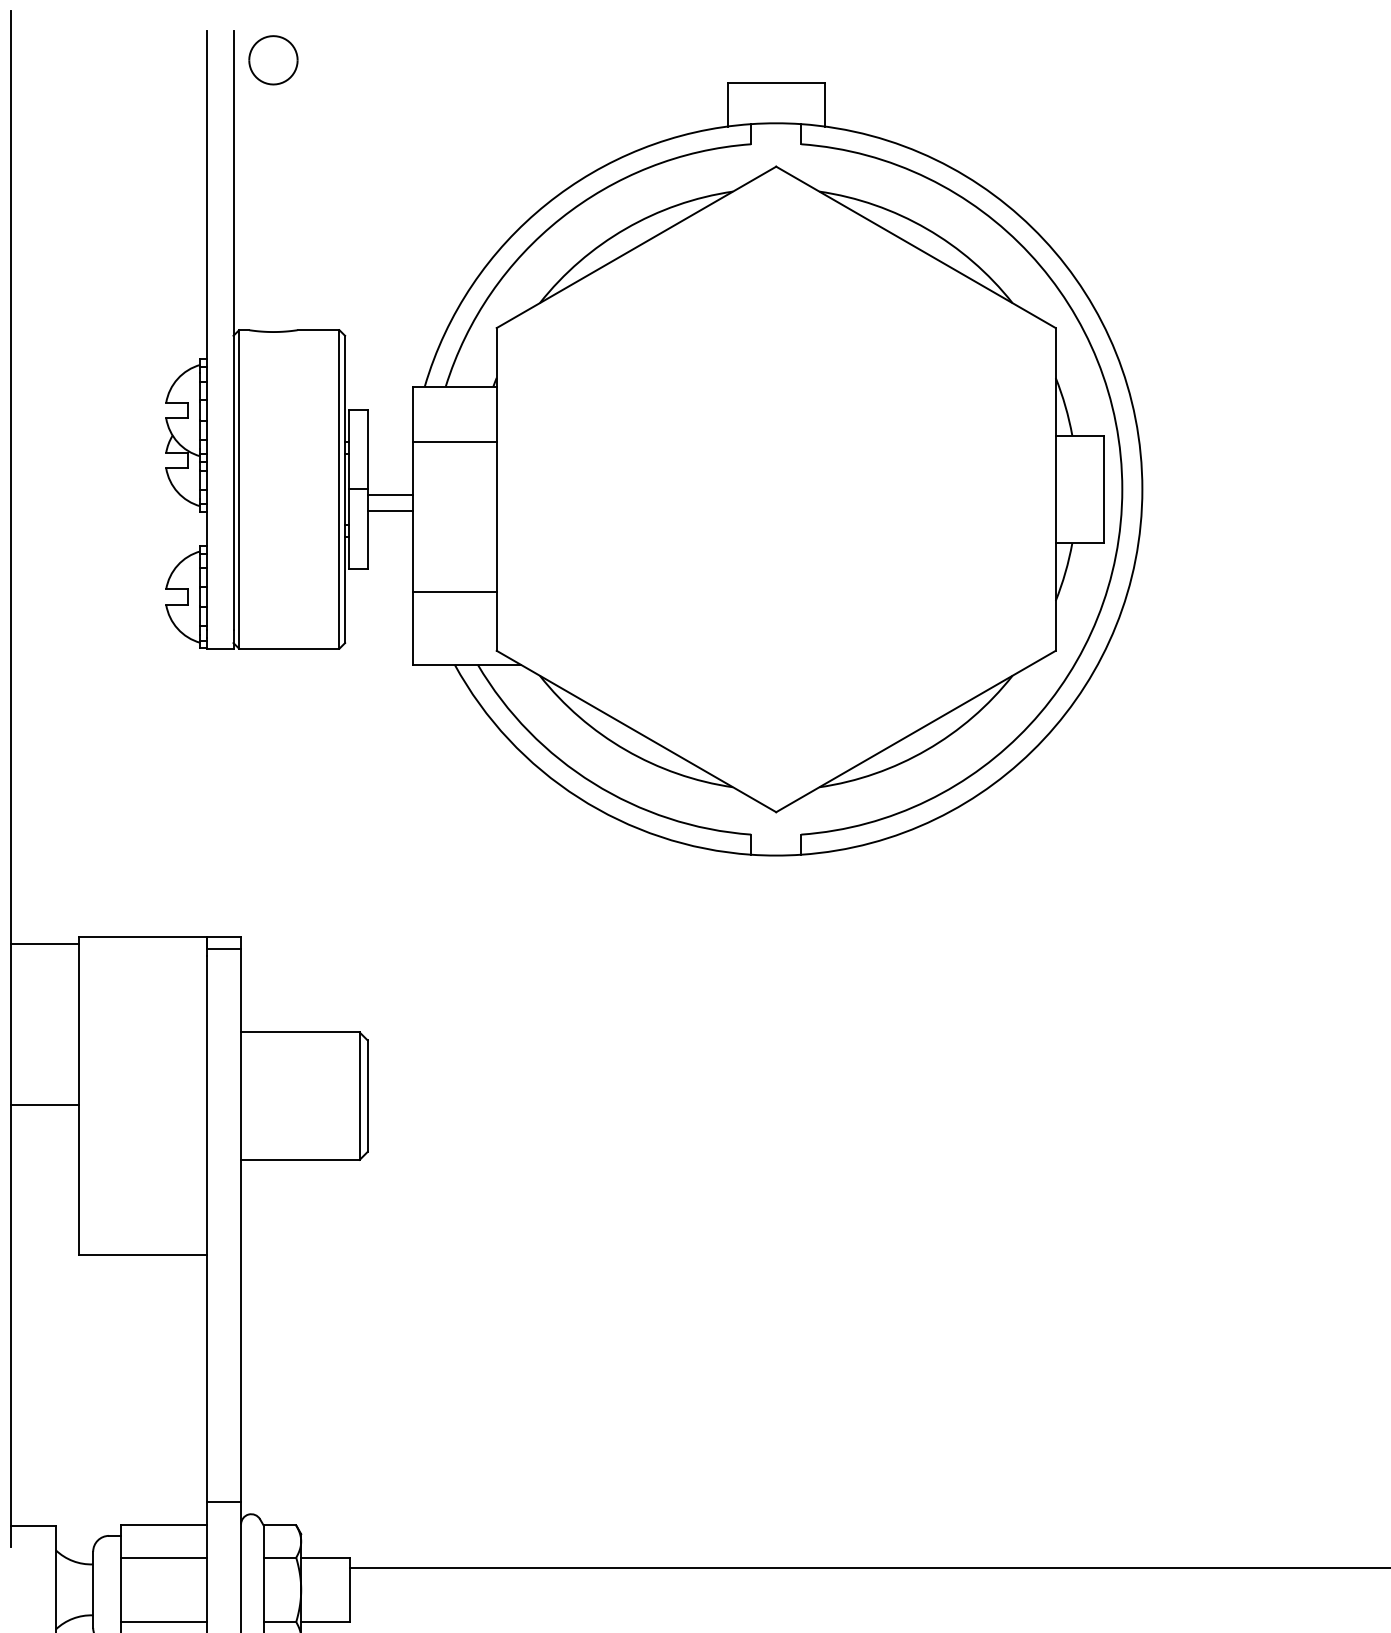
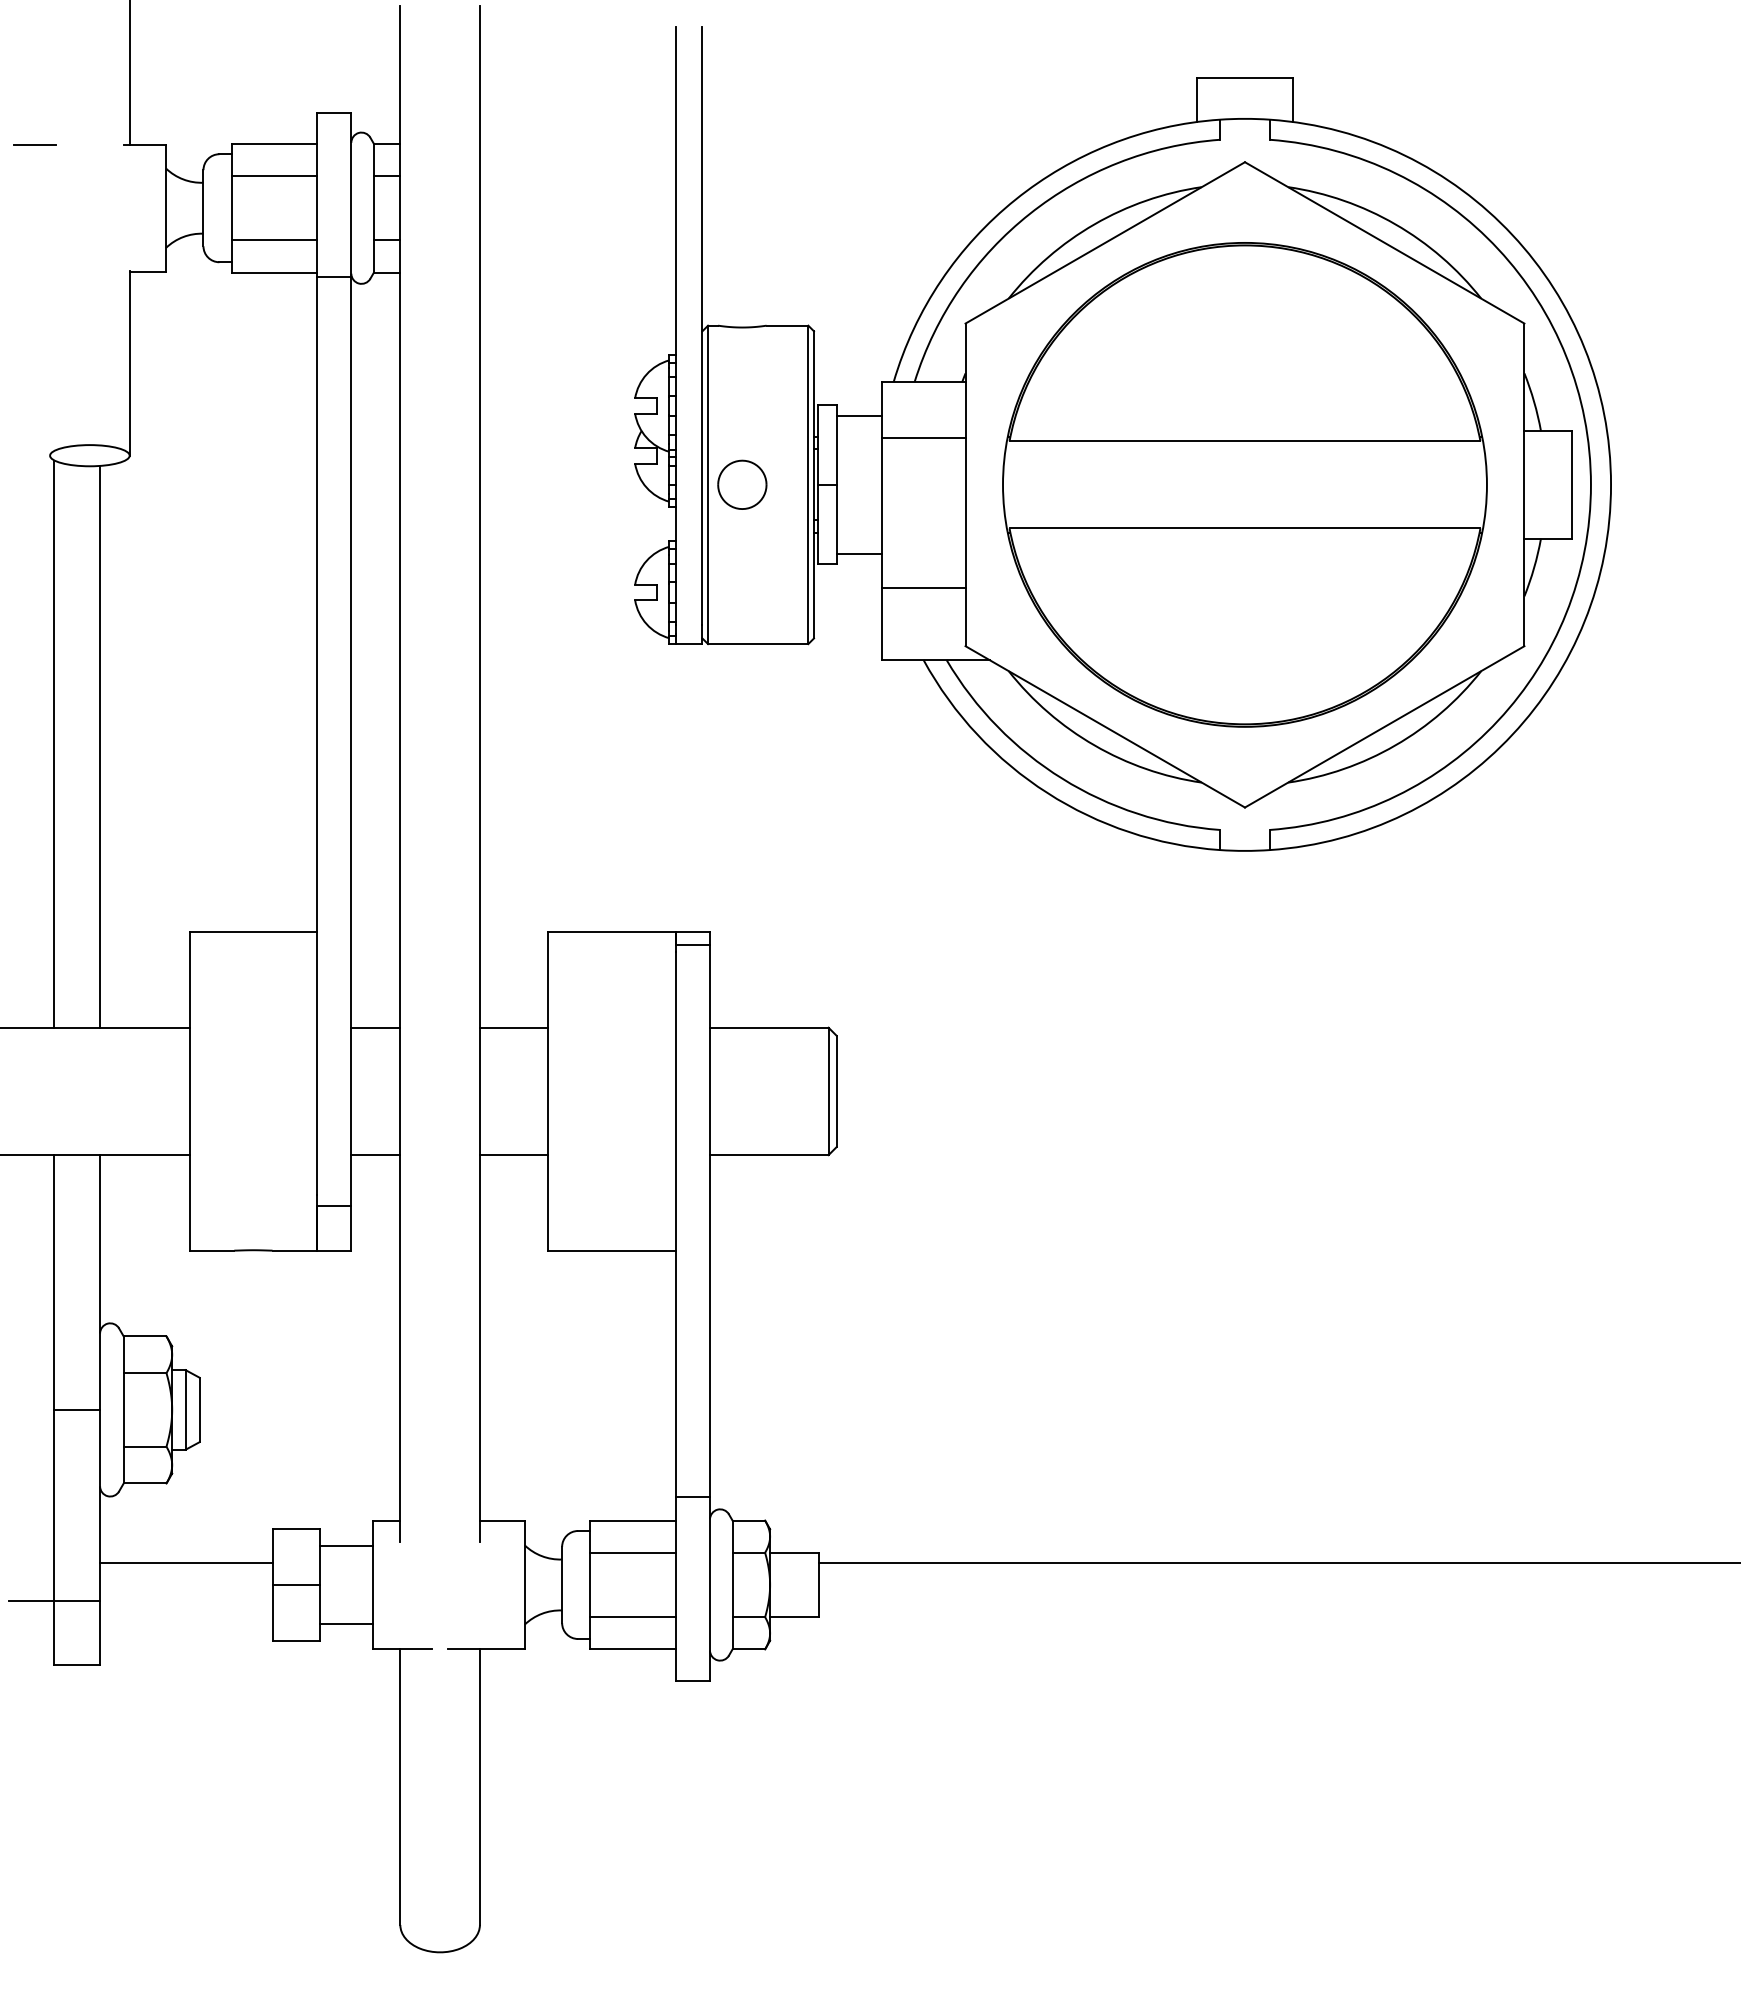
part: (273, 59) -> (742, 484), moved
part: (775, 489) -> (1244, 484), added
line: (389, 495) -> (858, 553), moved
line: (389, 511) -> (858, 416), moved
line: (44, 944) -> (513, 1027), moved
line: (44, 1105) -> (513, 1155), moved

